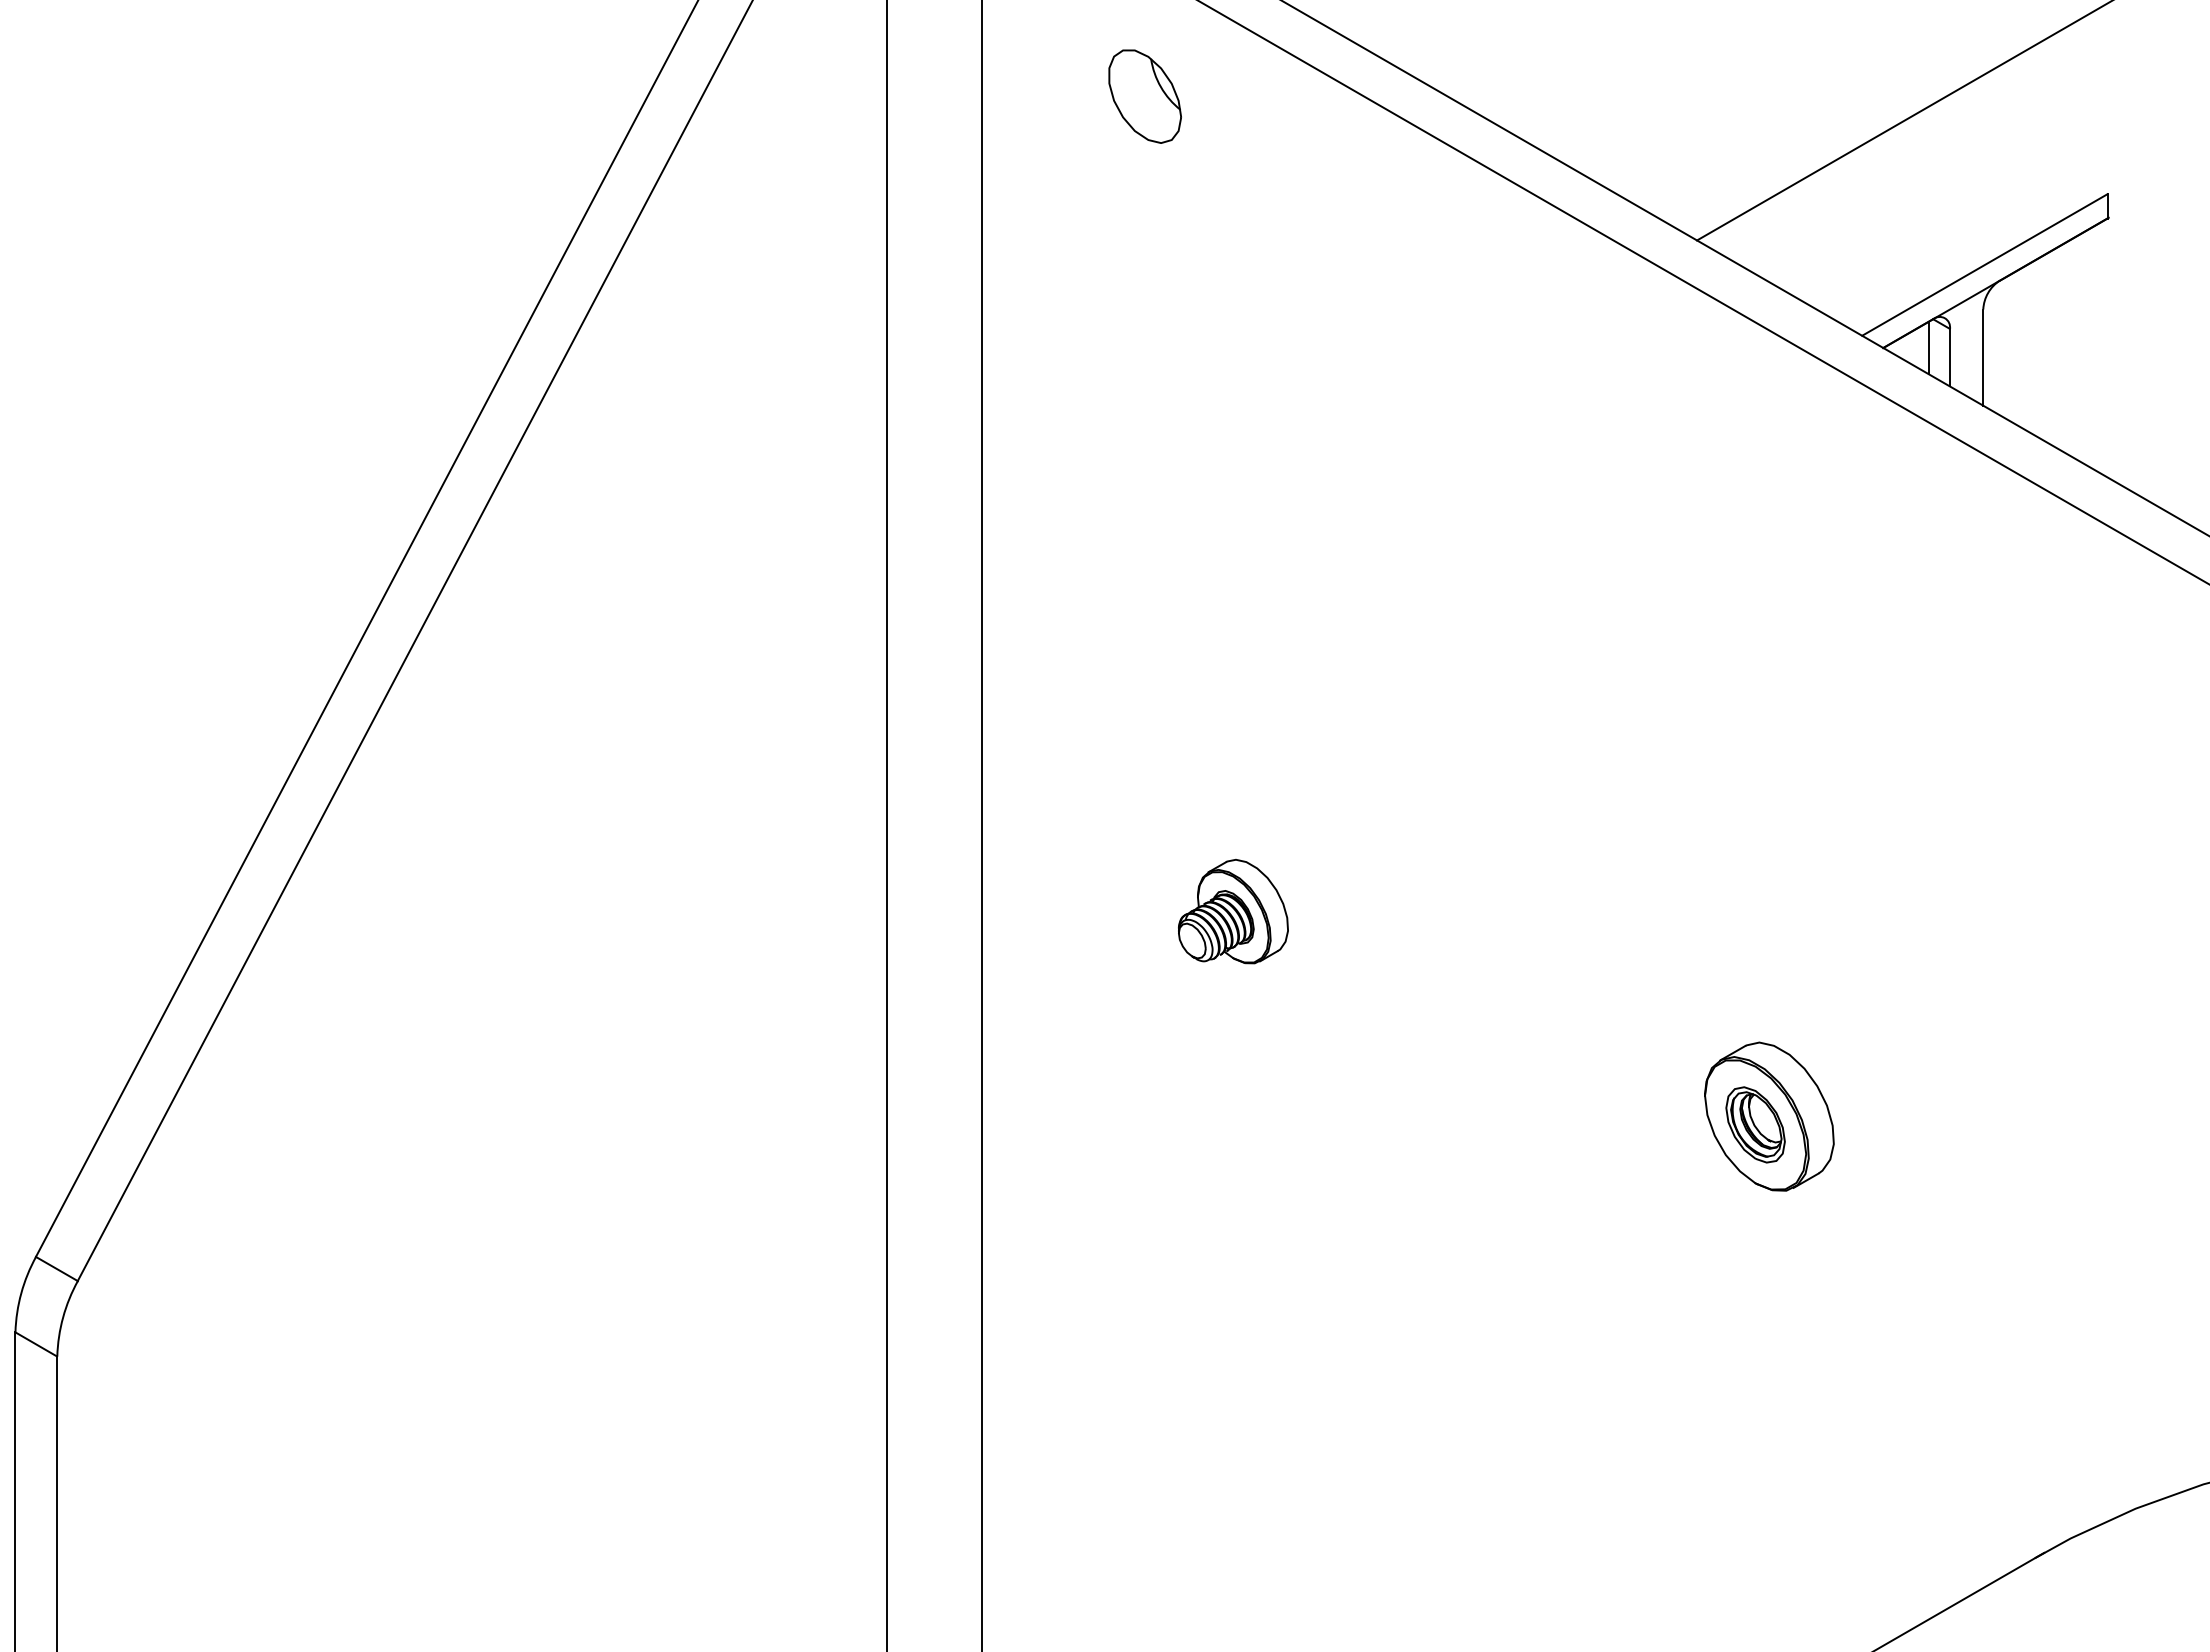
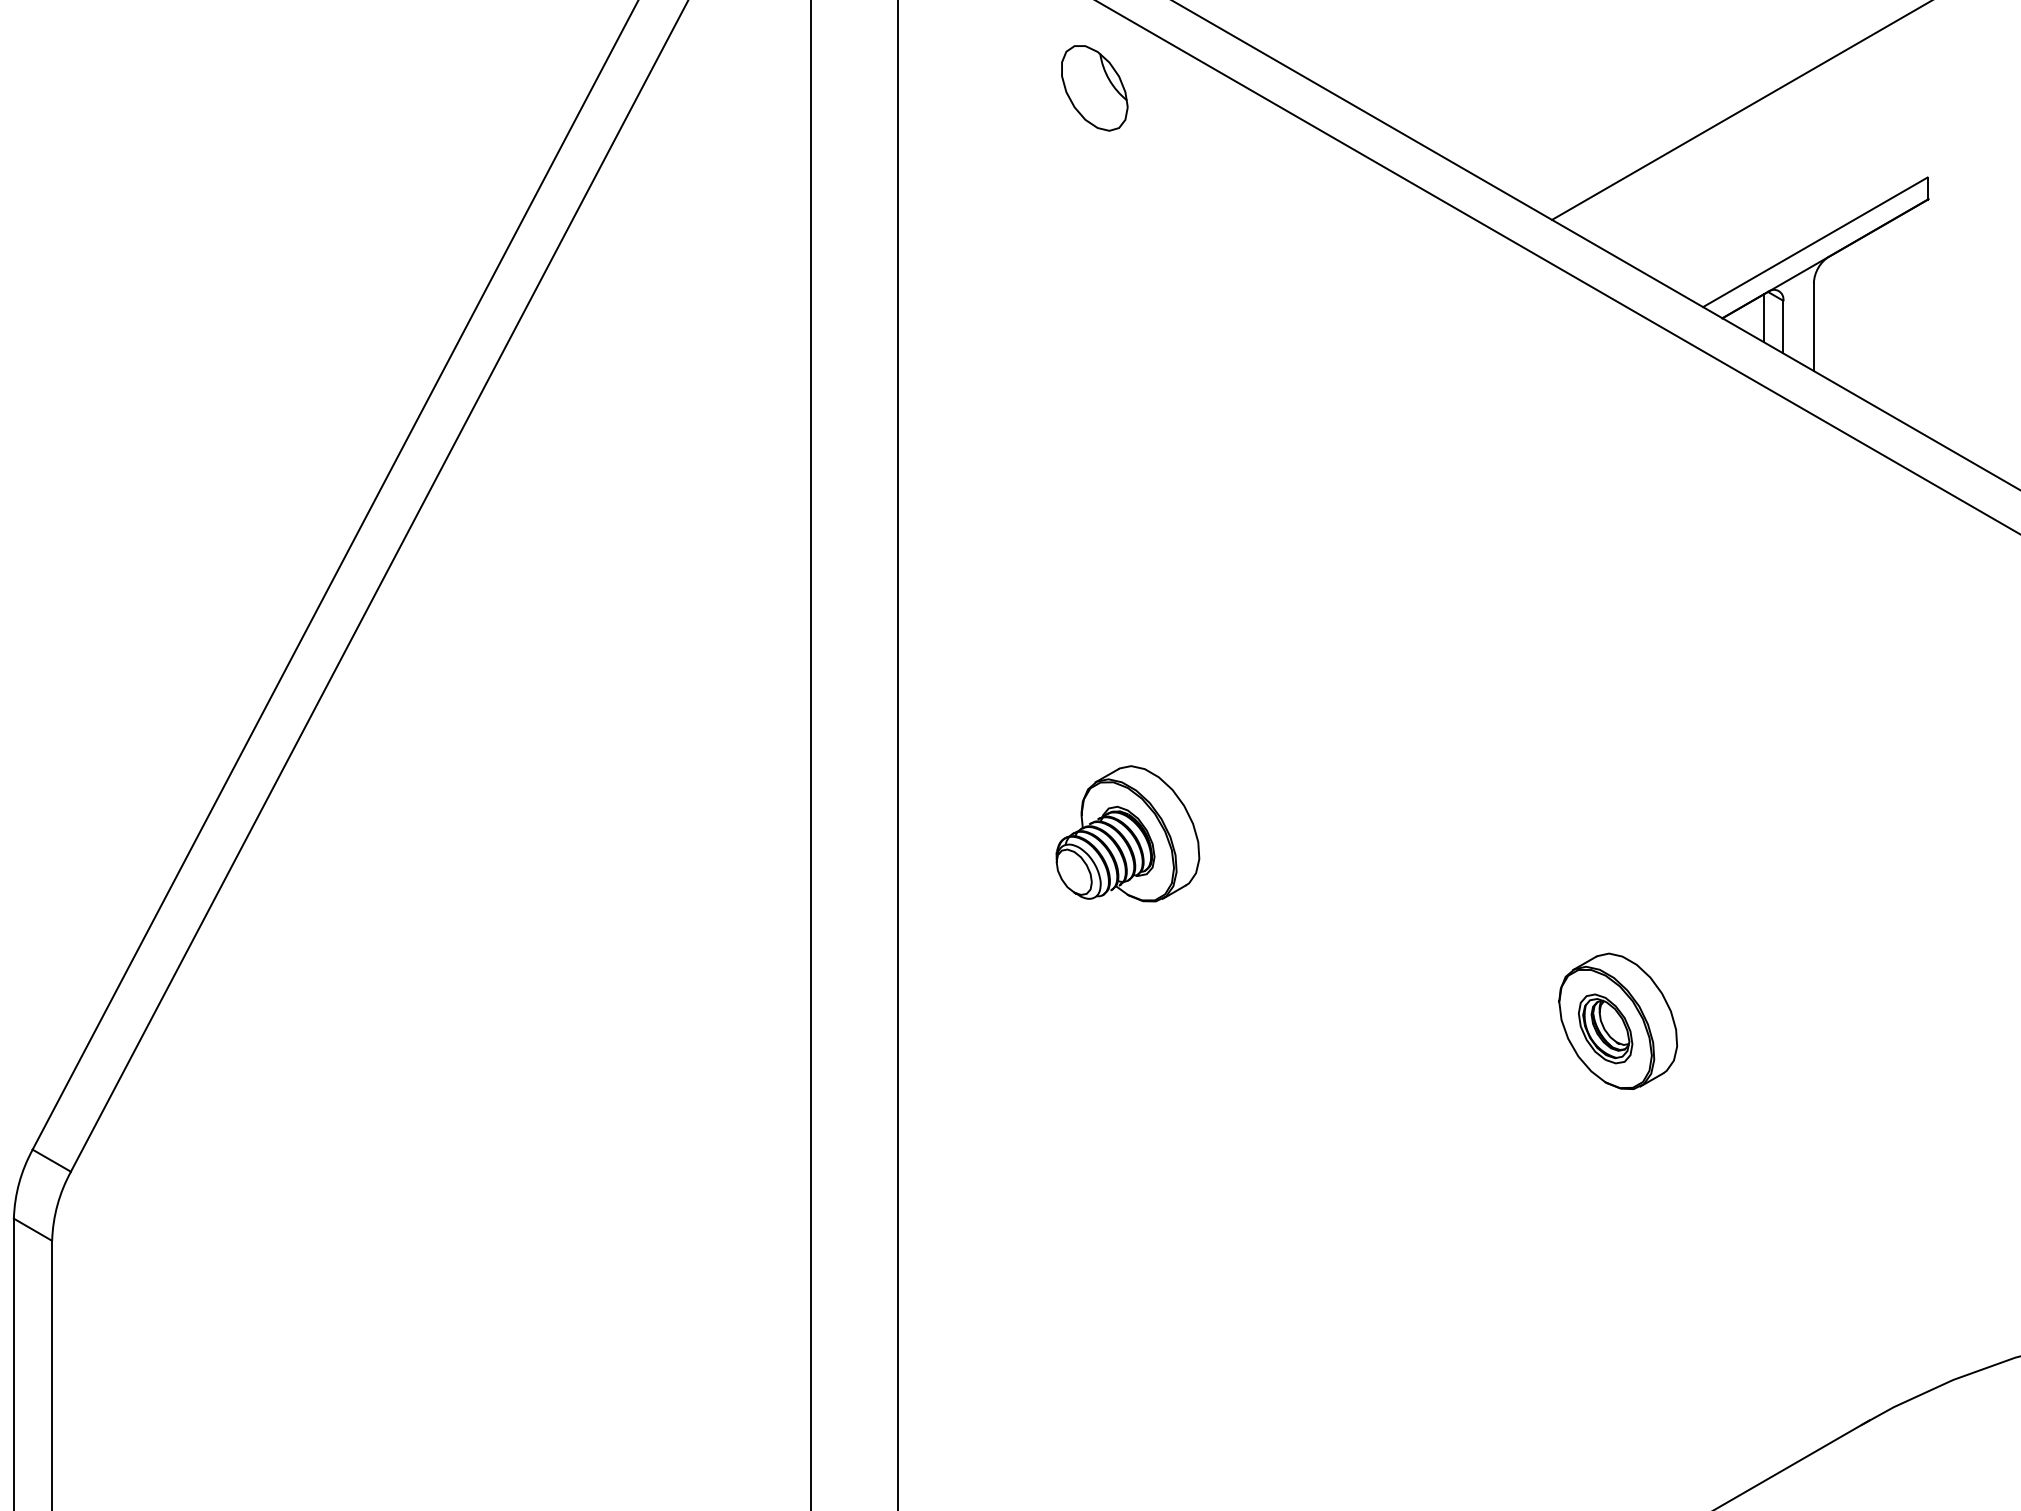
part: (1144, 96) -> (1094, 88), moved
part: (1233, 911) -> (1128, 833), size x1.43

